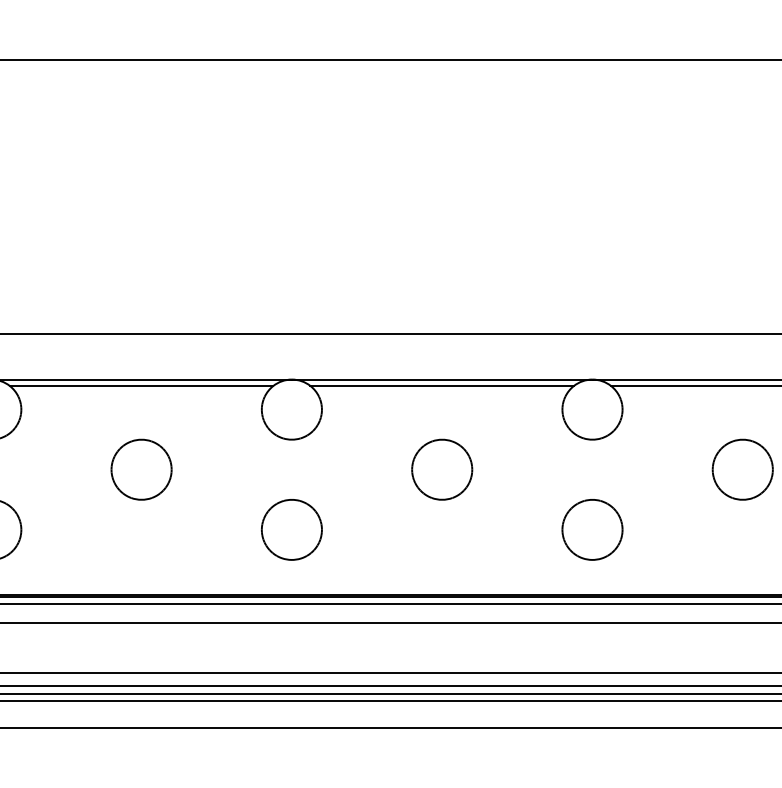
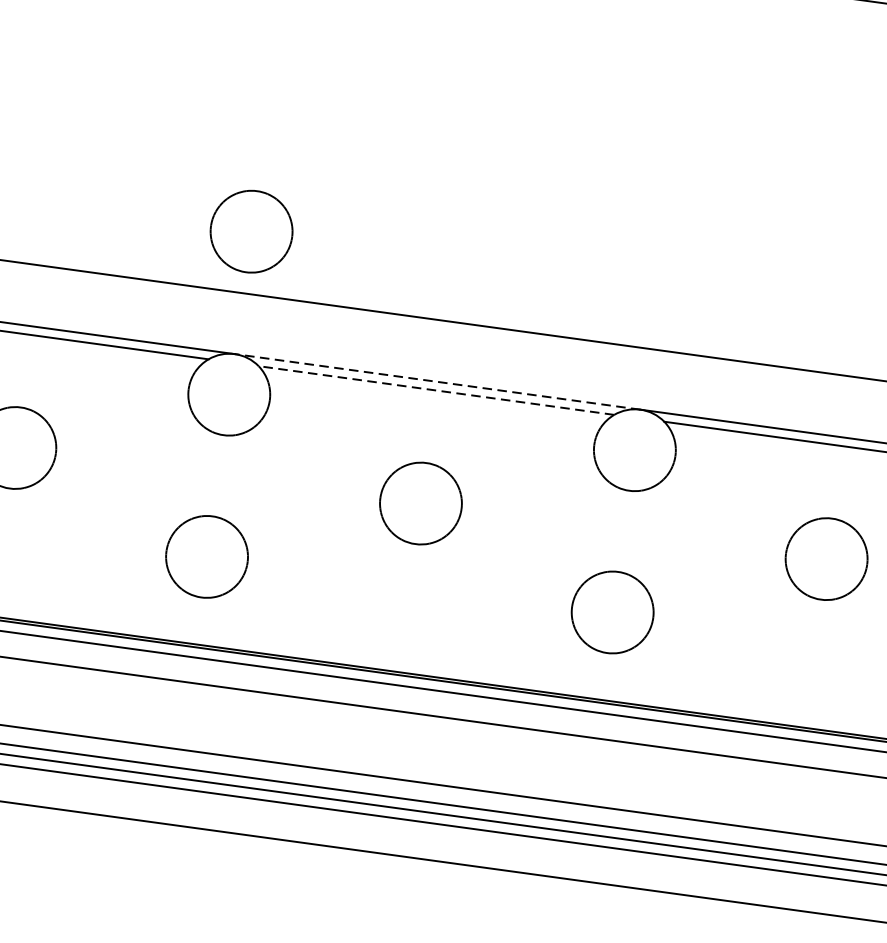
part: (291, 288) -> (251, 231), added
line: (441, 379) -> (436, 381), solid -> dashed
line: (442, 385) -> (436, 389), solid -> dashed

